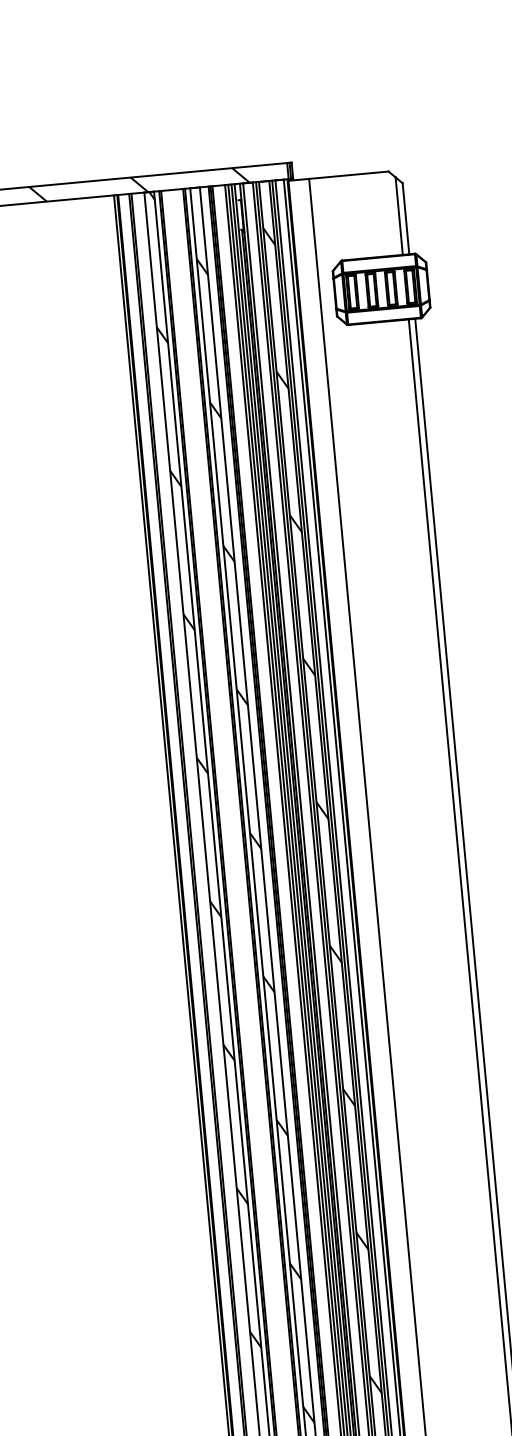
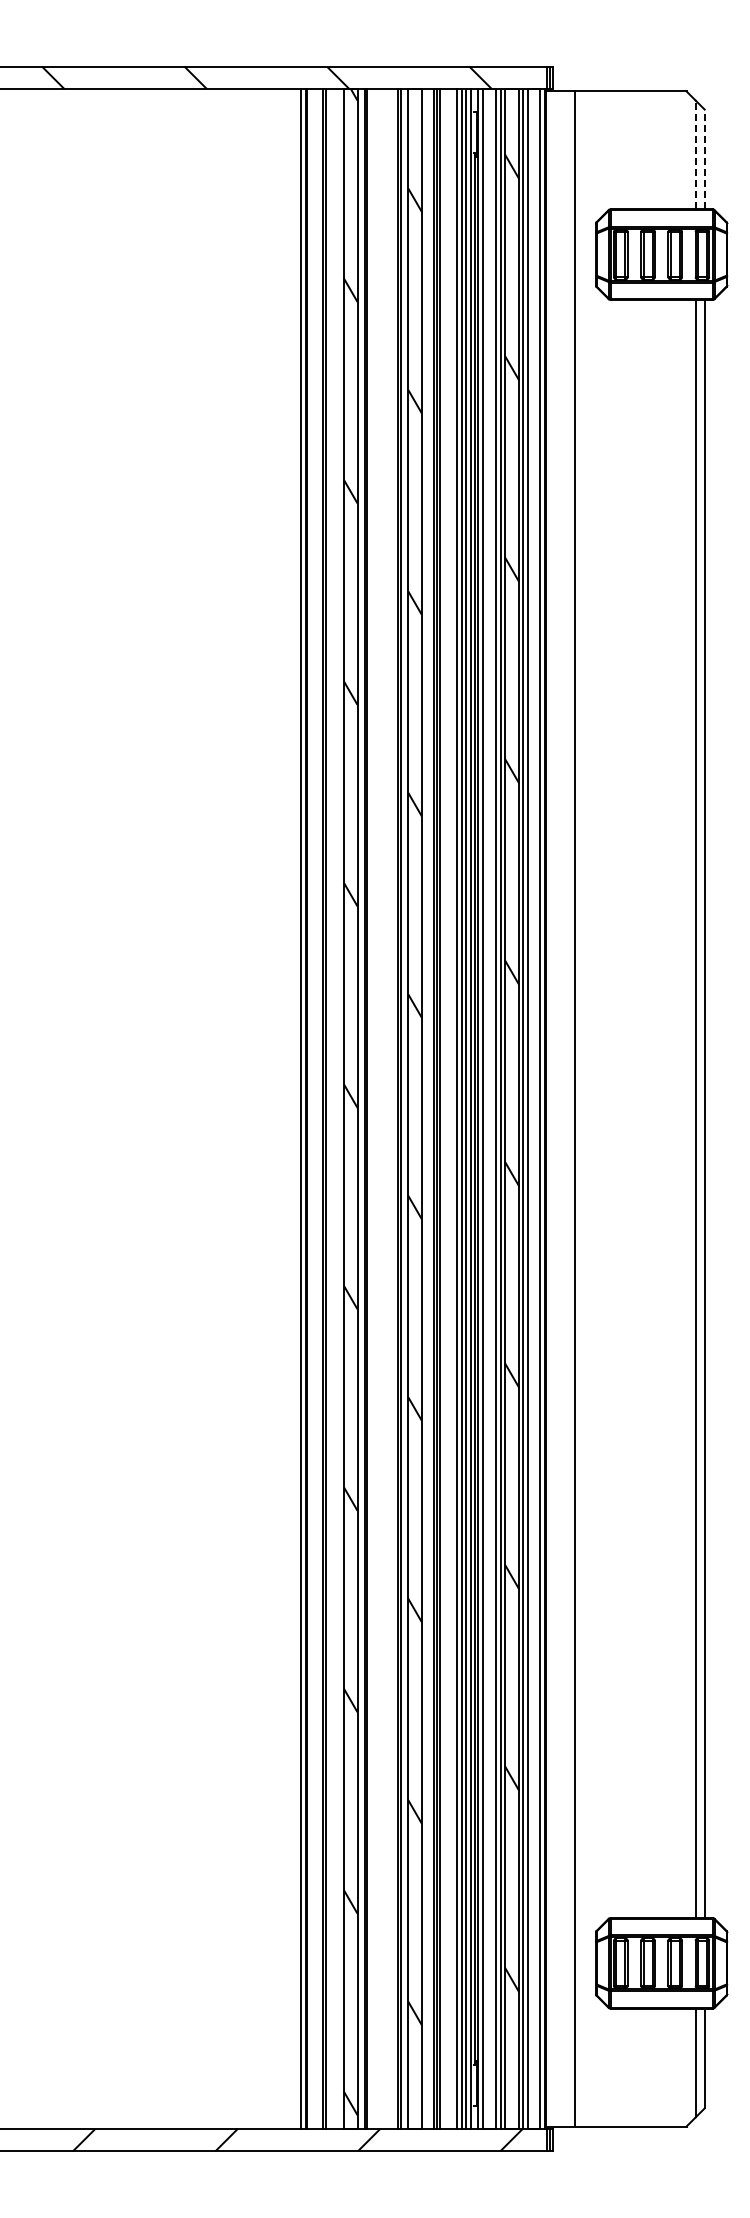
line: (399, 215) -> (695, 154), solid -> dashed
line: (405, 218) -> (704, 159), solid -> dashed

